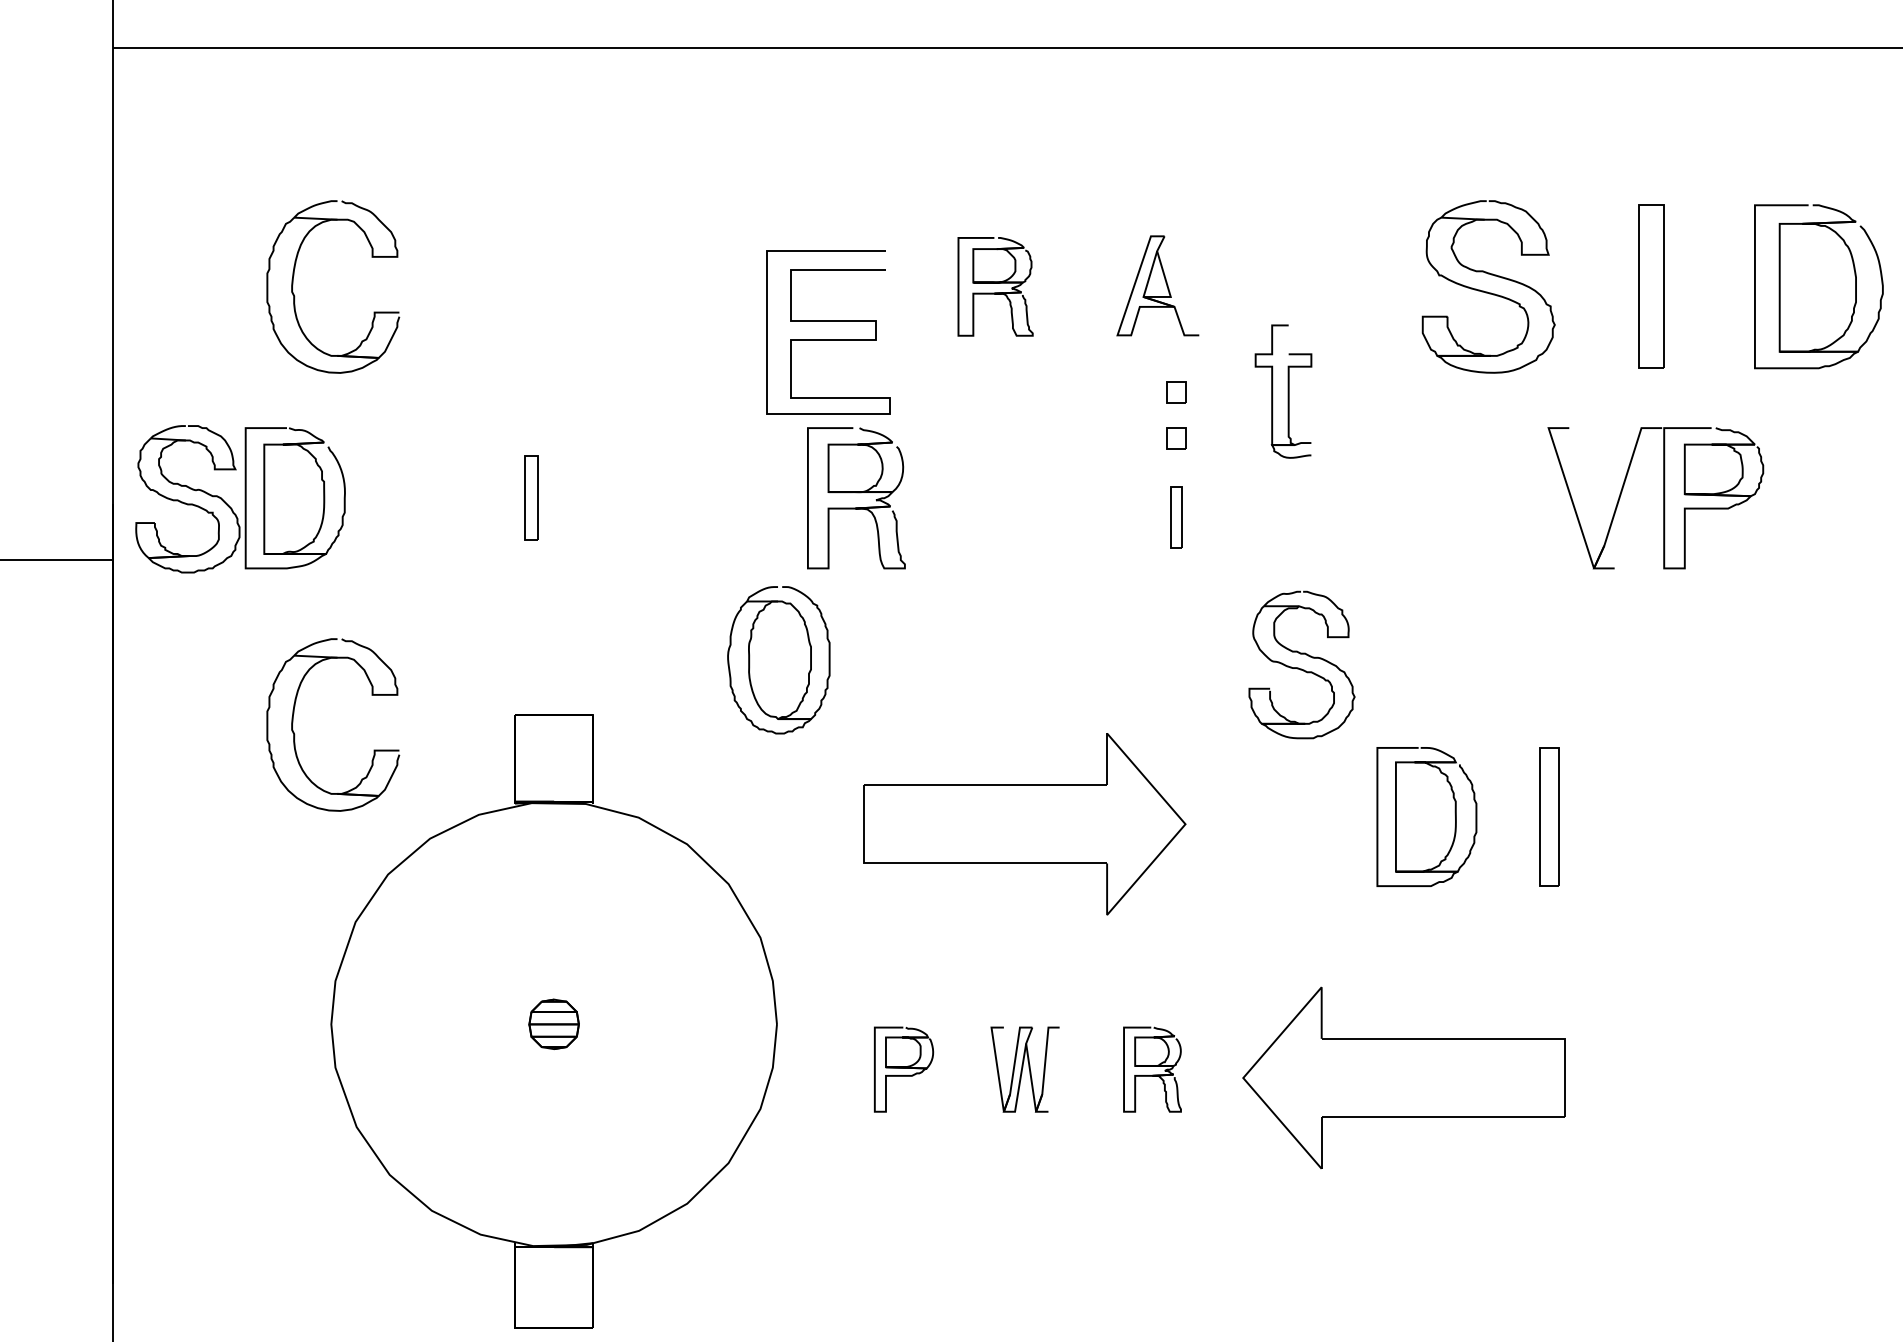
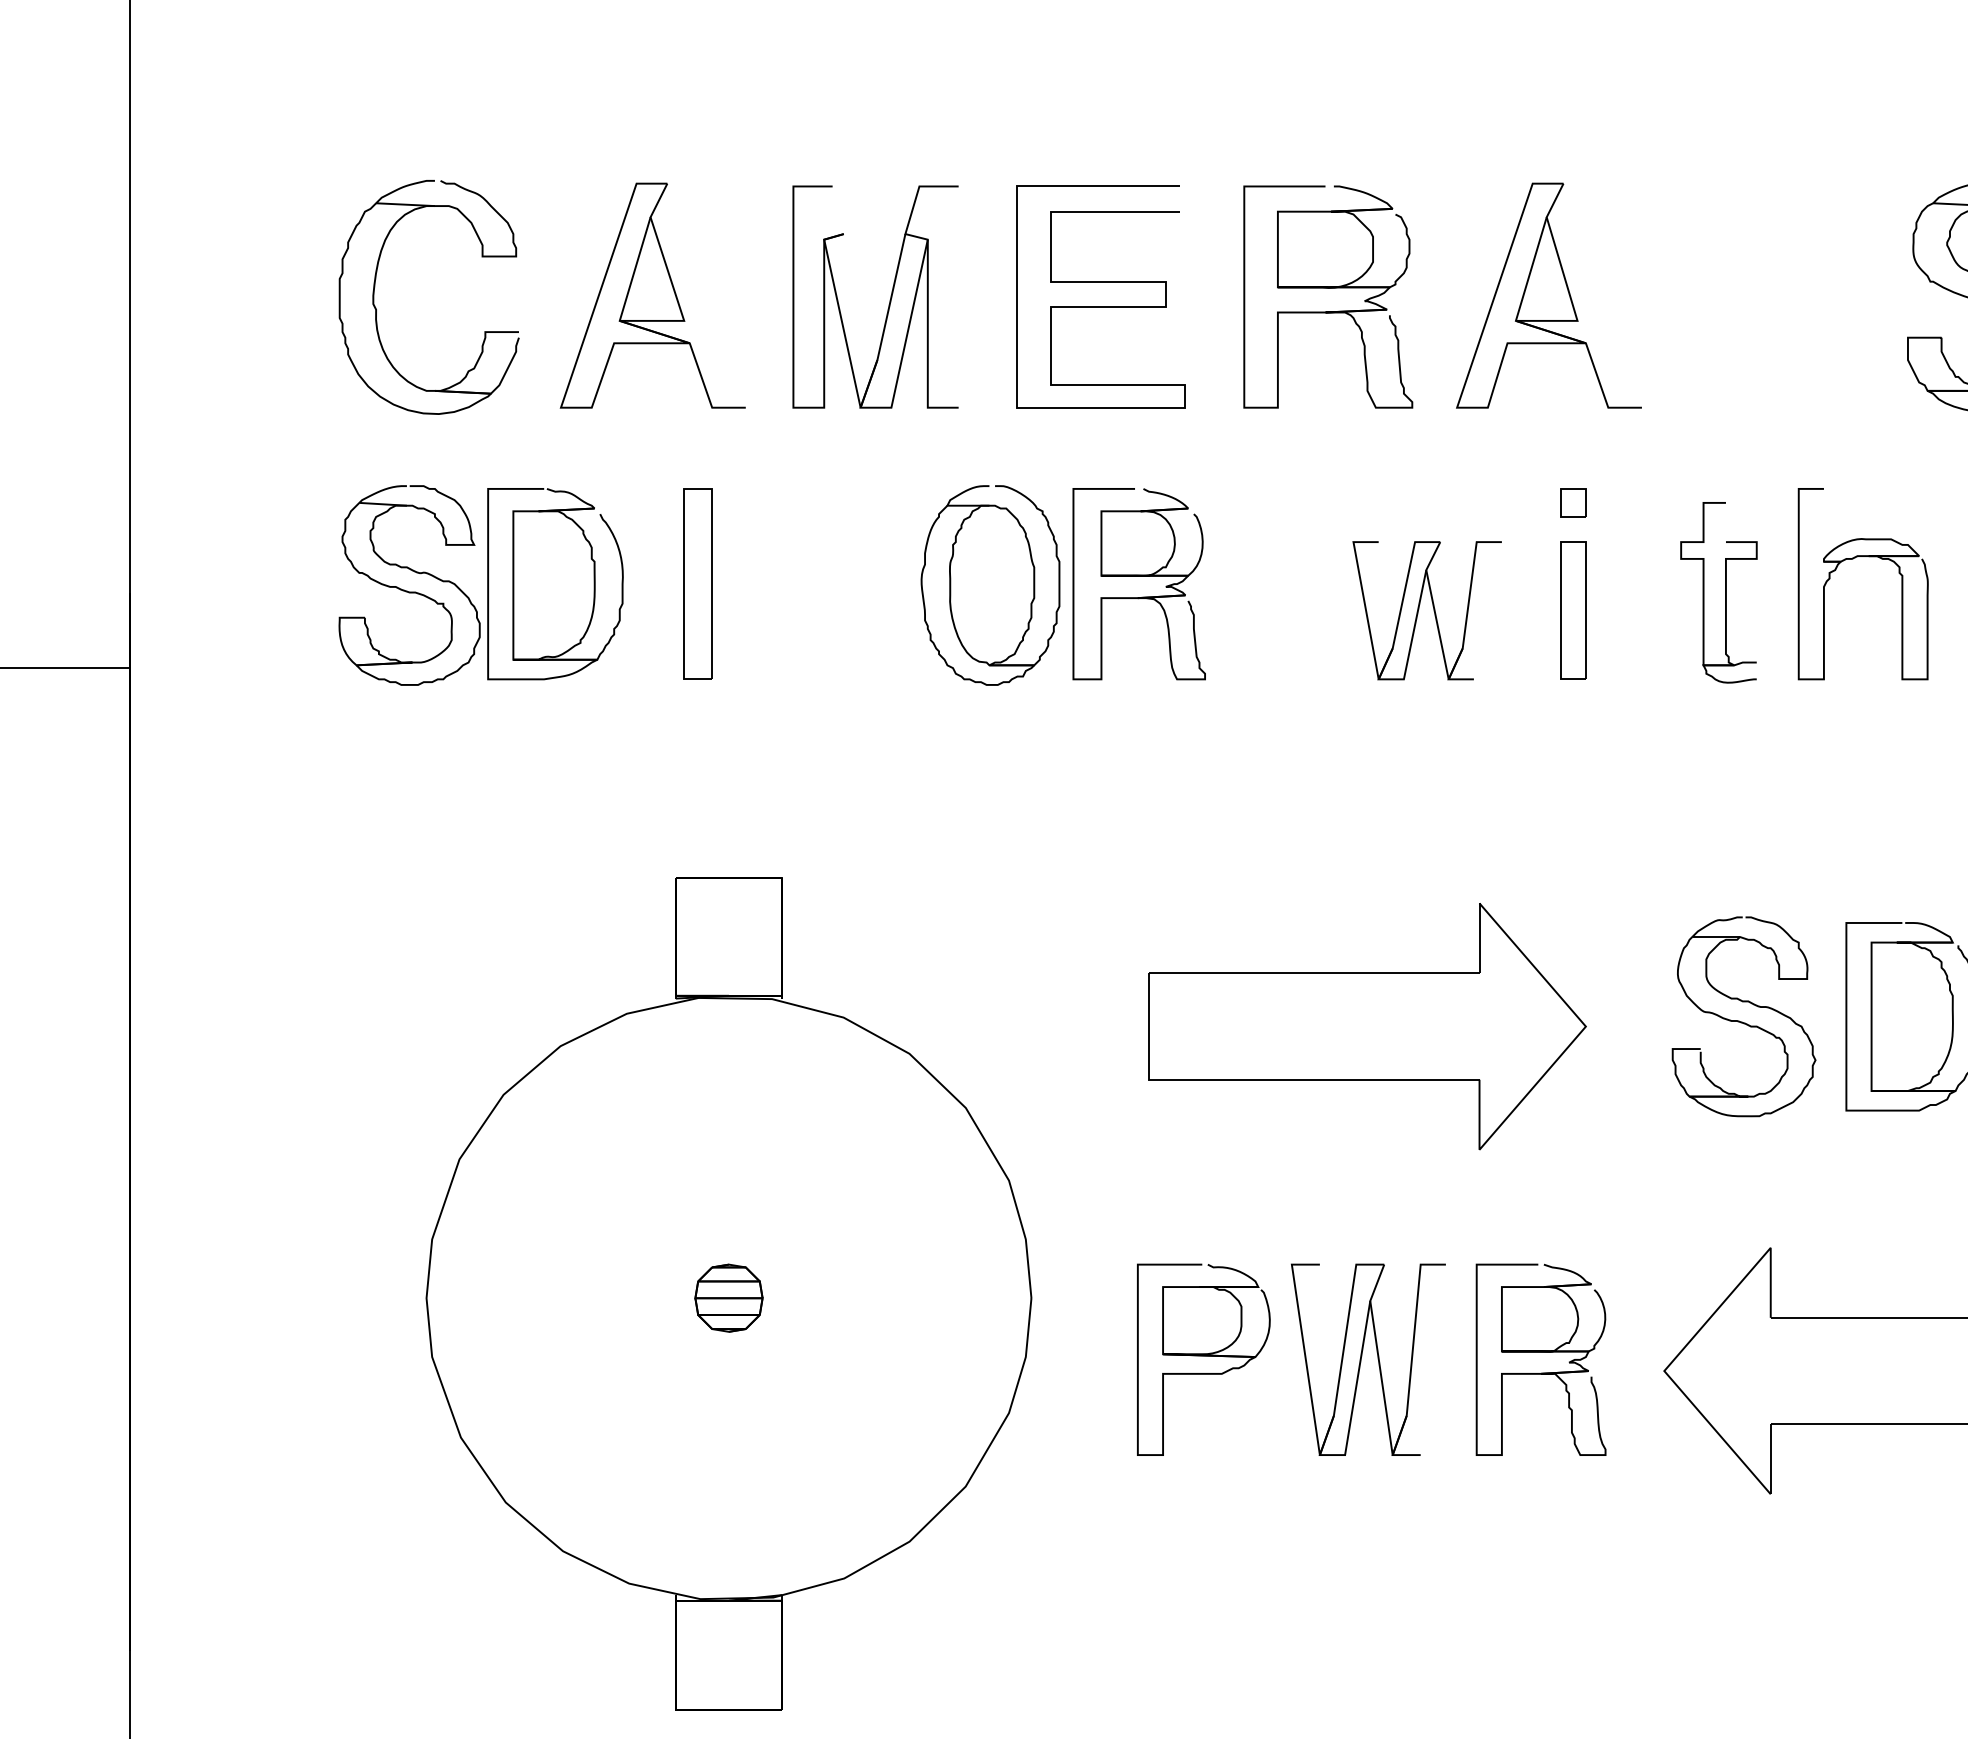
part: (497, 285) -> (652, 295), added
part: (1157, 285) -> (1547, 295), size x1.67
part: (995, 286) -> (1328, 296), size x1.67
part: (672, 287) -> (889, 298), added
curve: (828, 339) -> (1101, 306), moved
part: (1283, 391) -> (1718, 592), moved
part: (1176, 392) -> (1573, 440), removed
part: (1382, 480) -> (1853, 560), added
part: (531, 497) -> (698, 583), size x1.67
part: (240, 499) -> (481, 585), moved
part: (1068, 517) -> (1427, 610), added
part: (1176, 517) -> (1573, 610), size x1.67
part: (778, 660) -> (990, 585), moved
part: (1301, 664) -> (1743, 1016), moved
part: (295, 734) -> (377, 904), removed
part: (903, 1069) -> (1203, 1359), size x1.67
part: (1025, 1069) -> (1368, 1359), size x1.67
part: (1152, 1069) -> (1541, 1359), size x1.67

